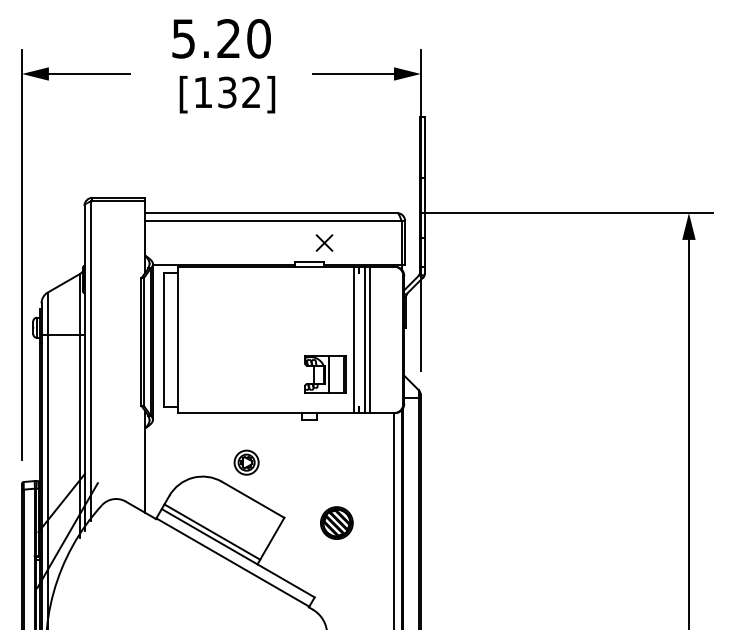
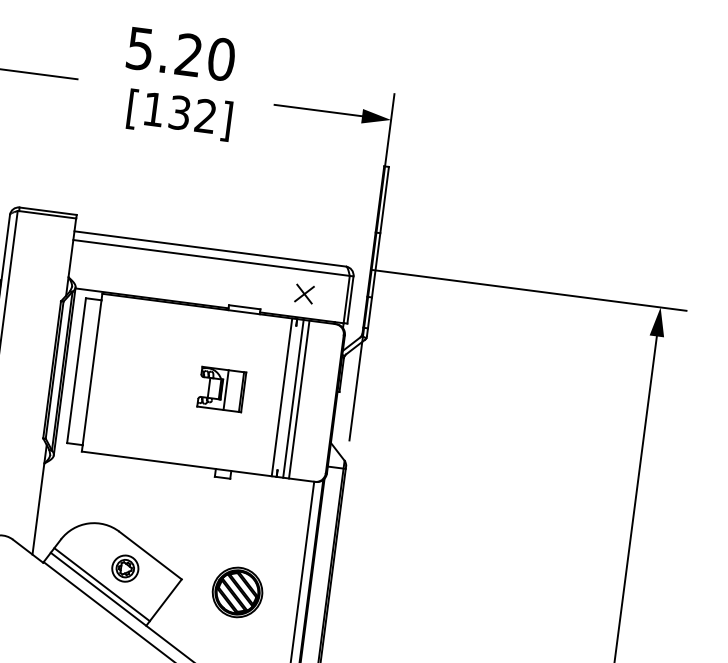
part: (324, 242) -> (304, 293), moved
part: (325, 374) -> (221, 389), moved
part: (246, 462) -> (125, 568), moved
part: (336, 522) -> (237, 591), size x1.43

